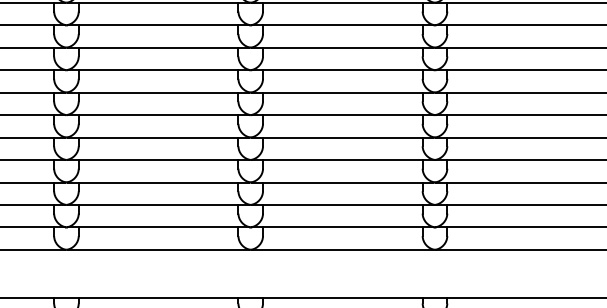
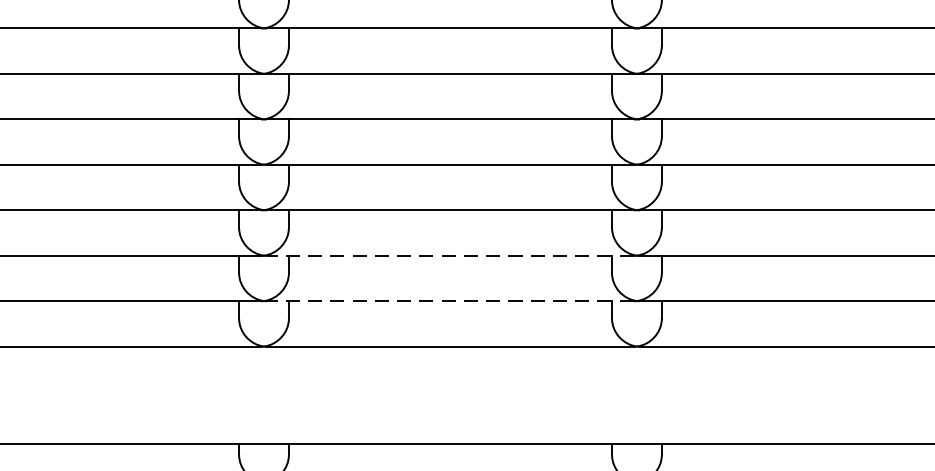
line: (342, 205) -> (449, 256), solid -> dashed
line: (342, 227) -> (449, 301), solid -> dashed

